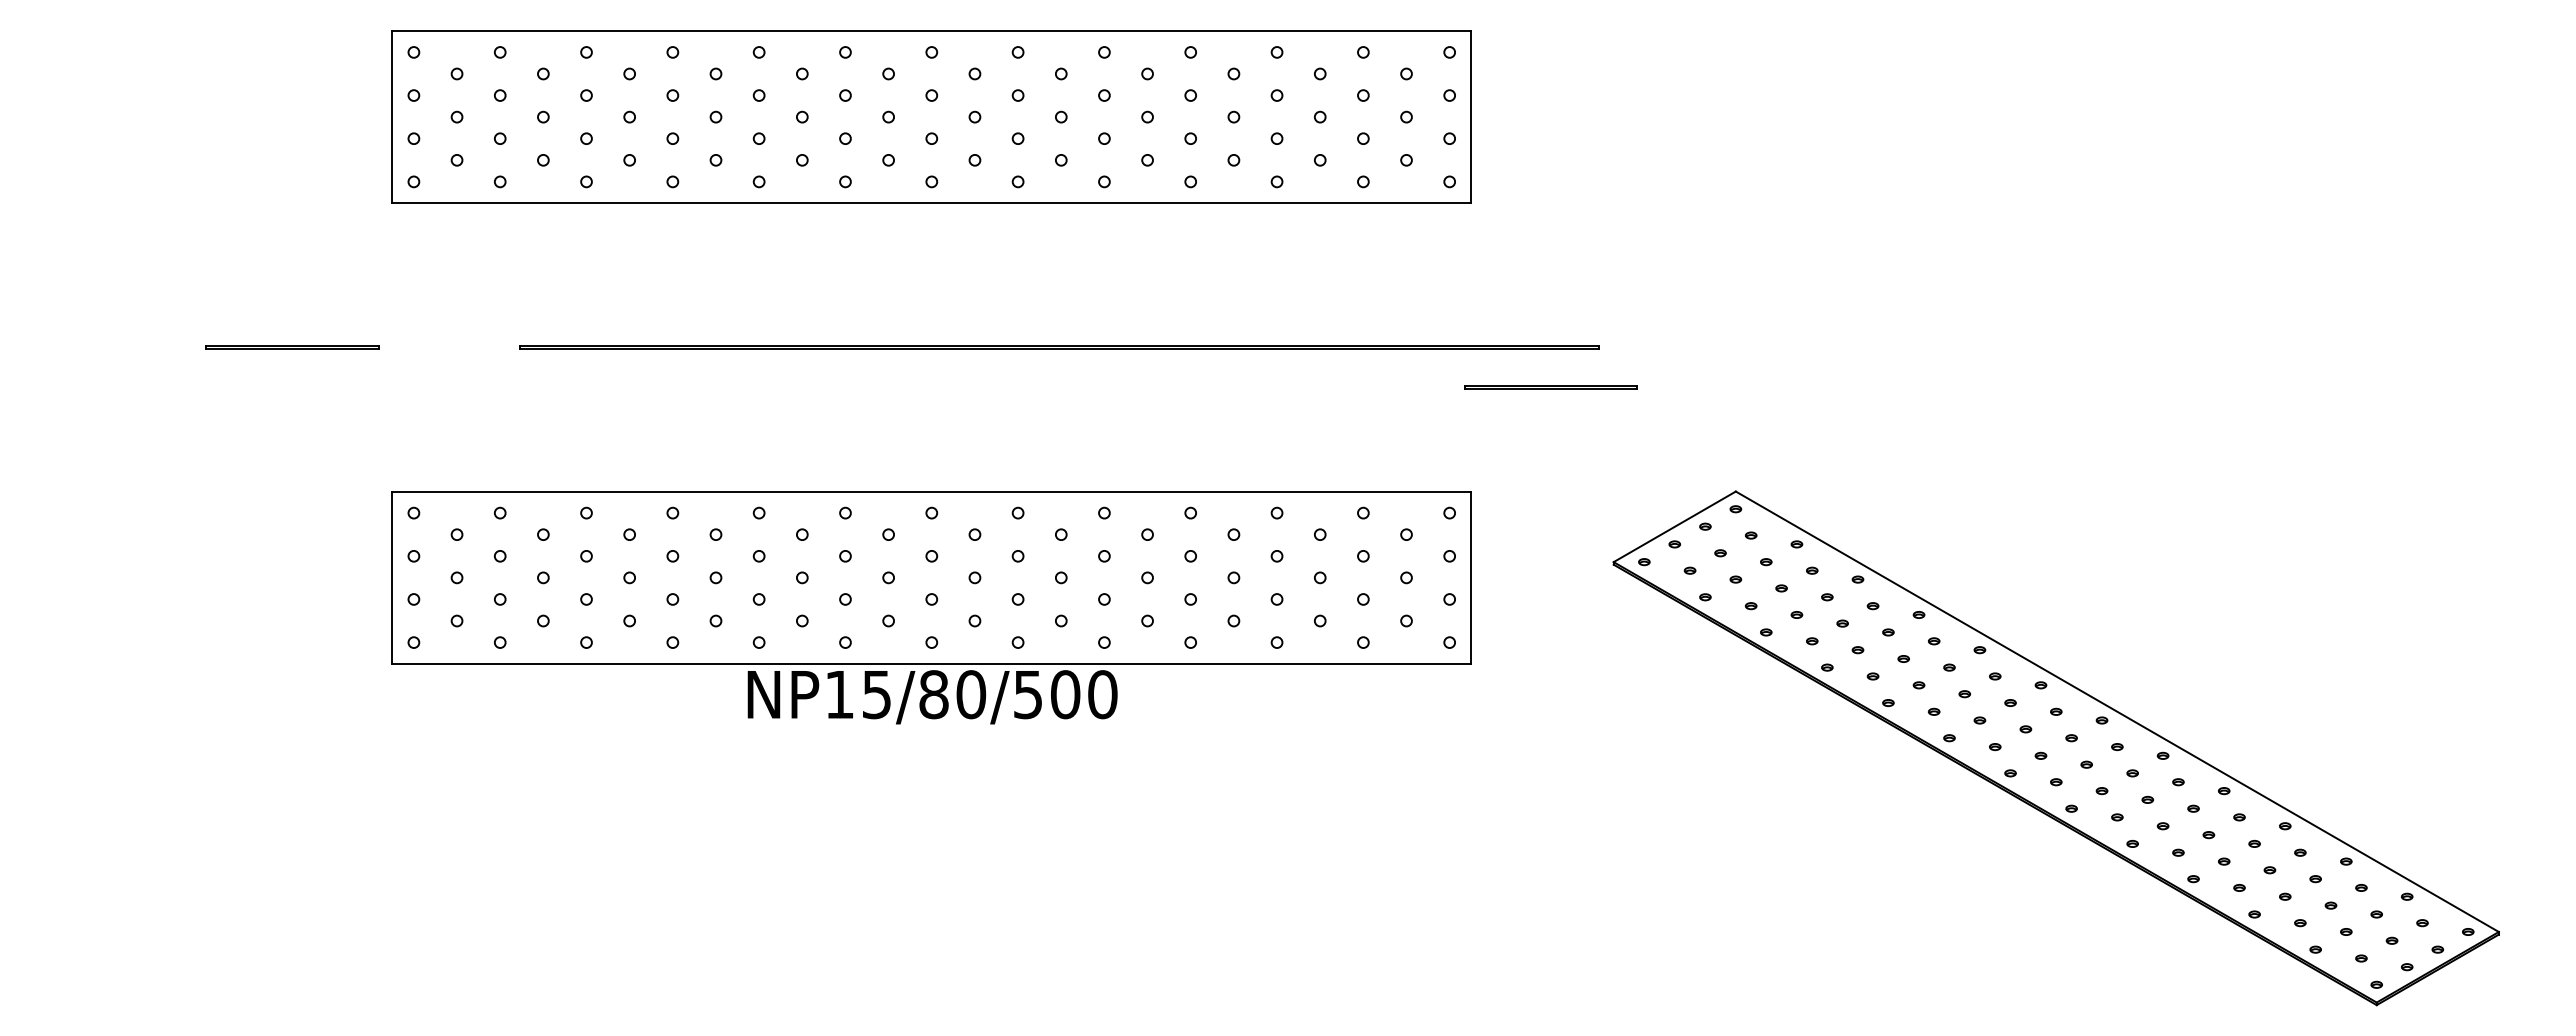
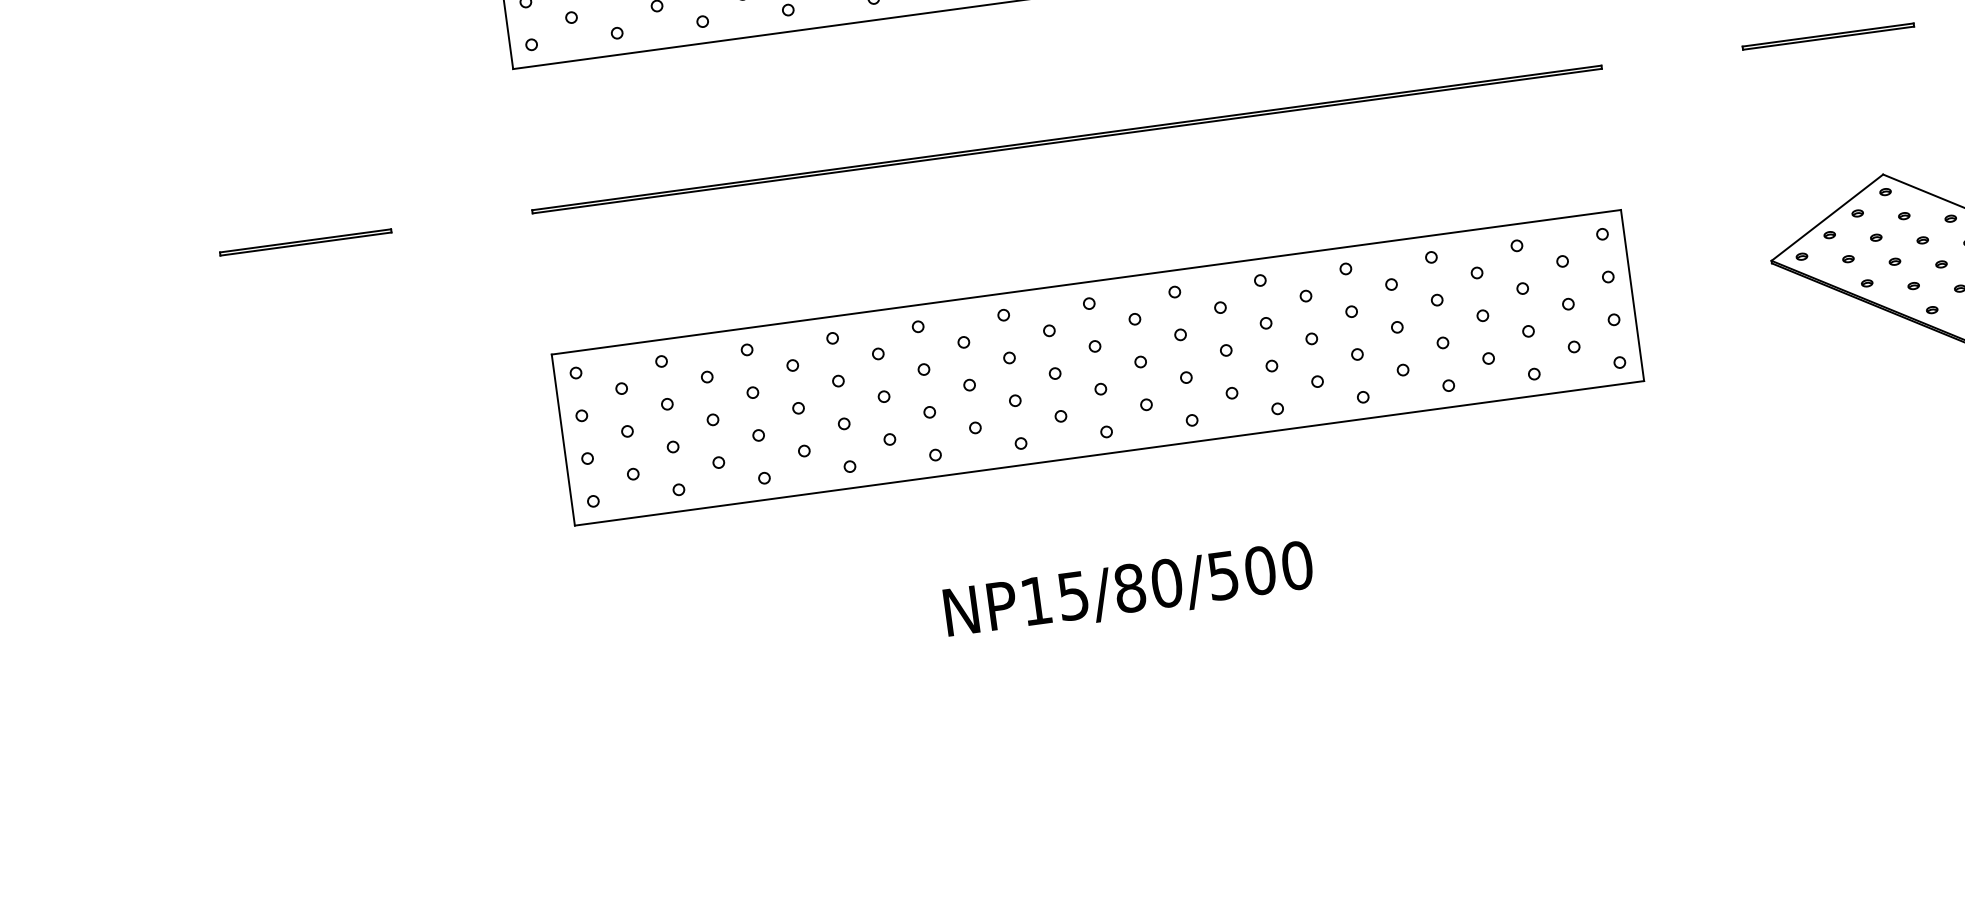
line: (292, 346) -> (305, 241), moved
line: (1059, 346) -> (1066, 138), moved
line: (1550, 386) -> (1827, 35), moved
text: (932, 697) -> (1128, 591), moved

